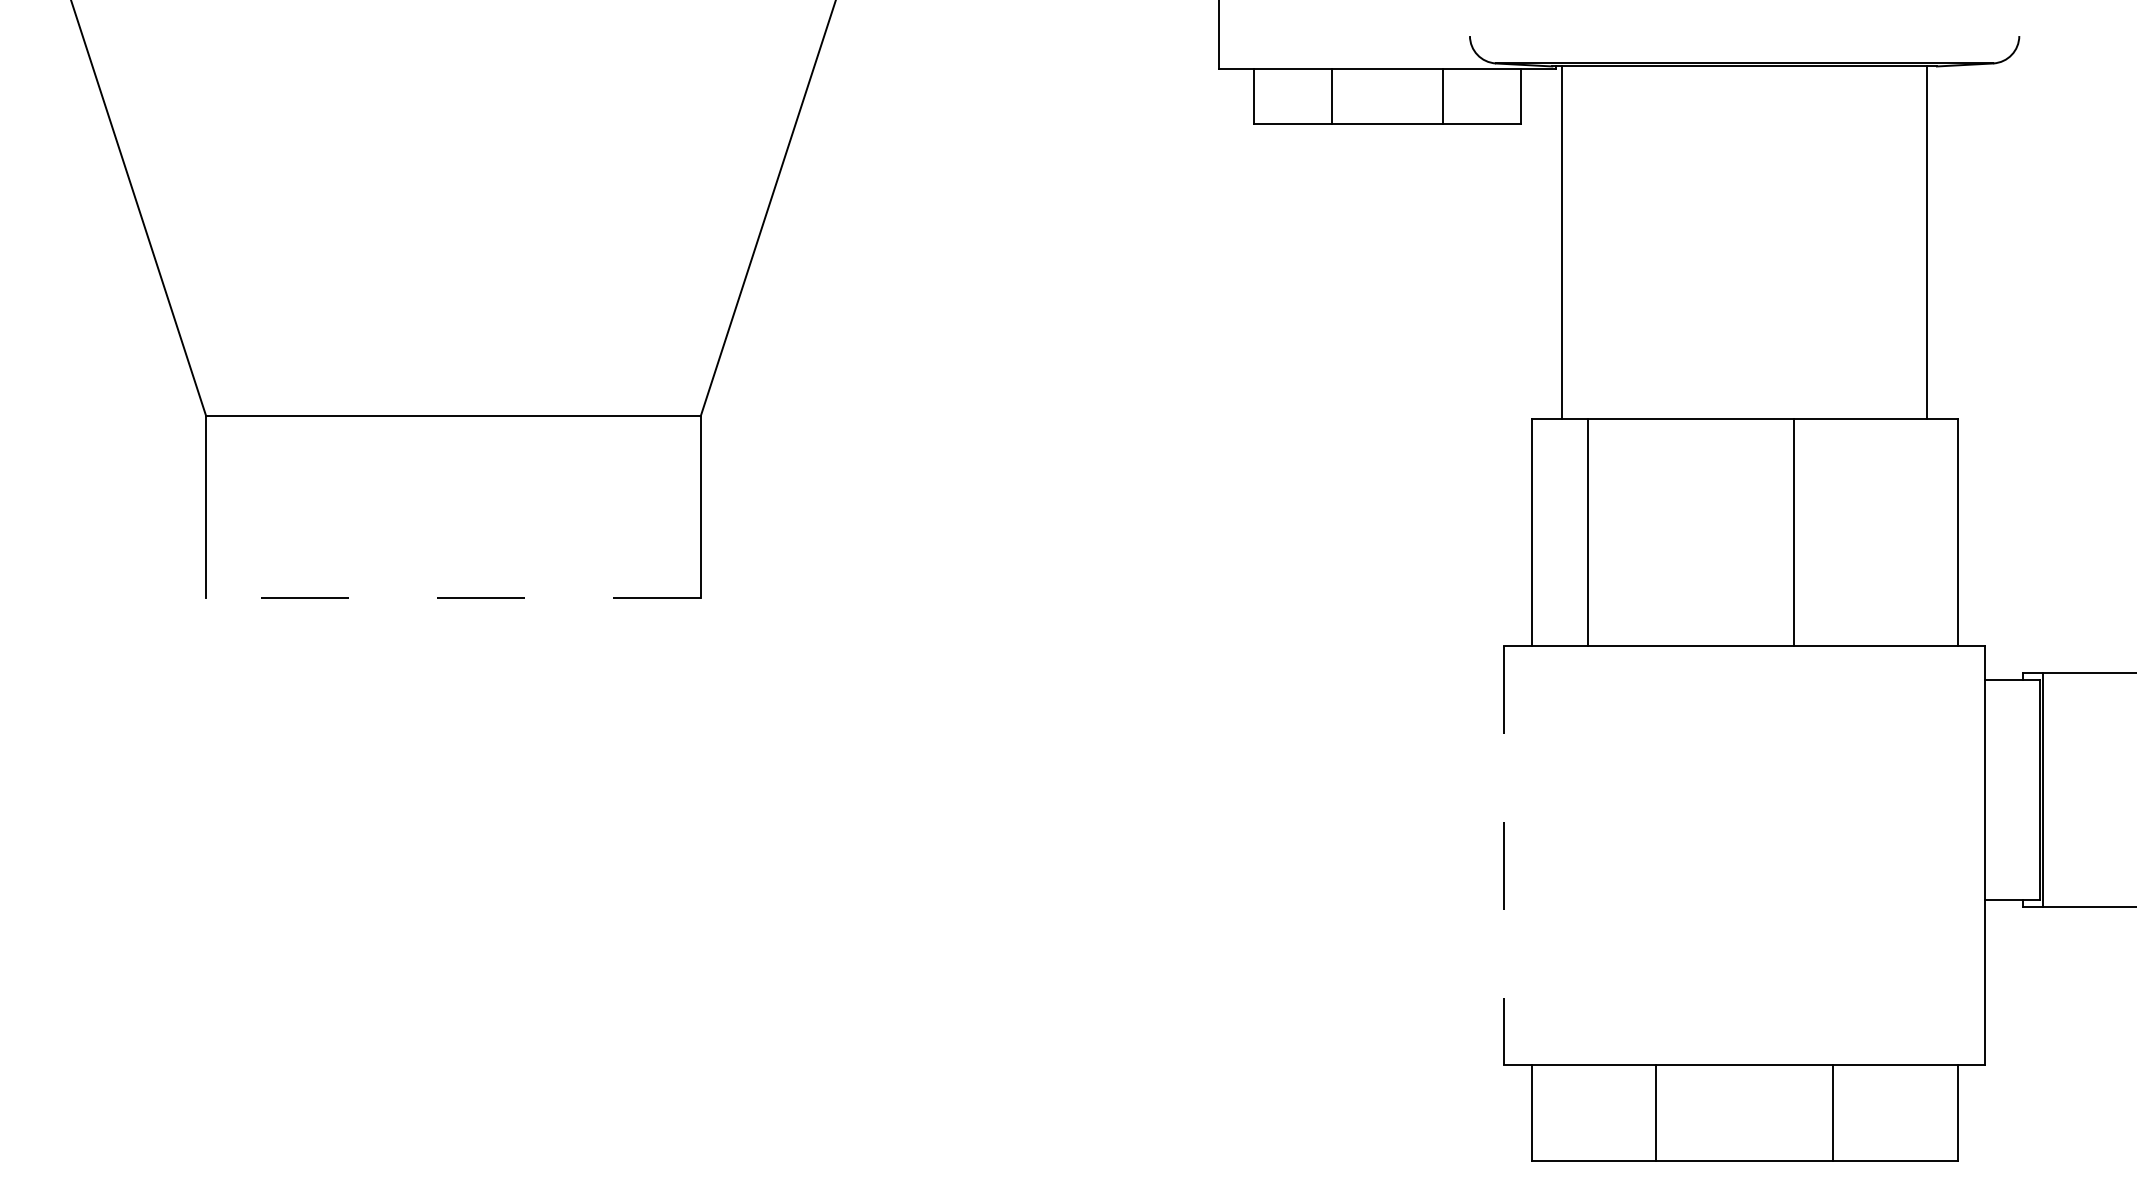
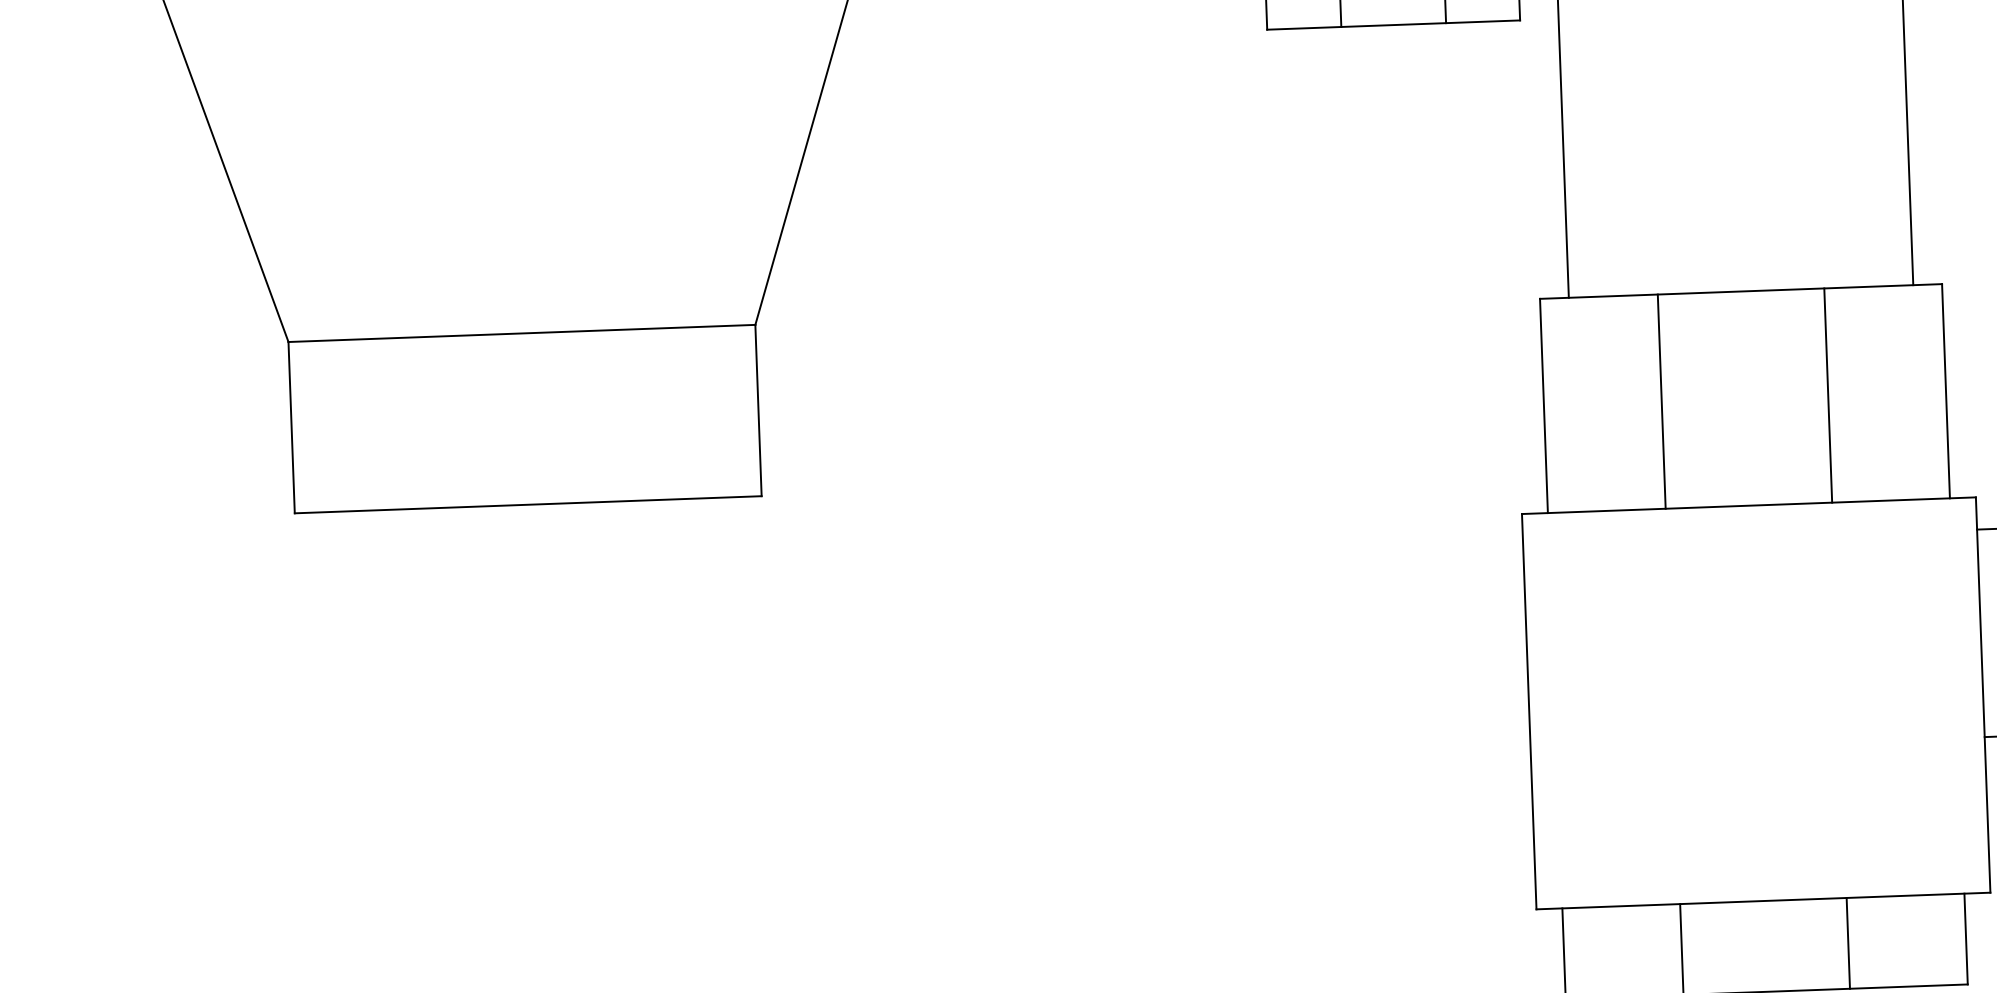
line: (1588, 532) -> (1661, 401), moved
line: (1793, 532) -> (1827, 395), moved
line: (452, 597) -> (527, 504), dashed -> solid
line: (1504, 855) -> (1529, 711), dashed -> solid

